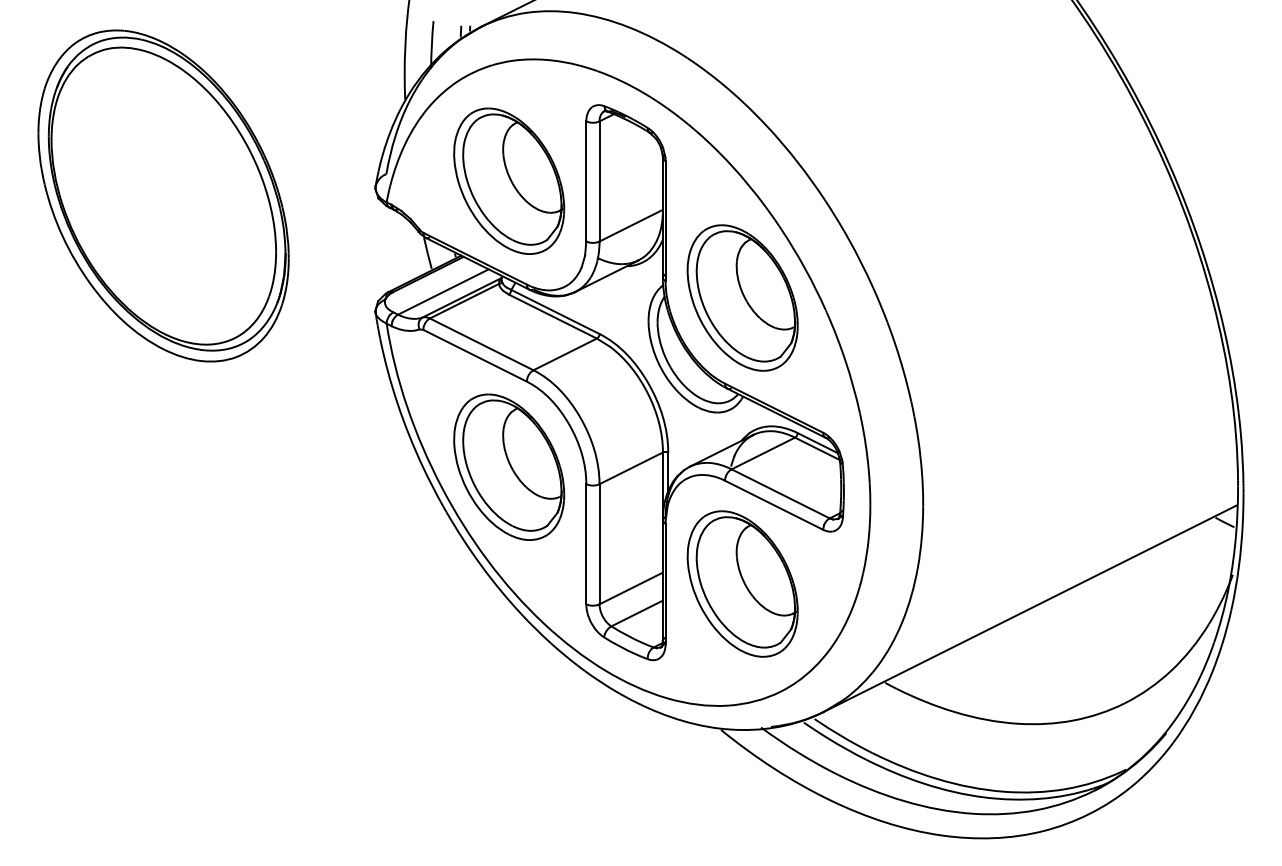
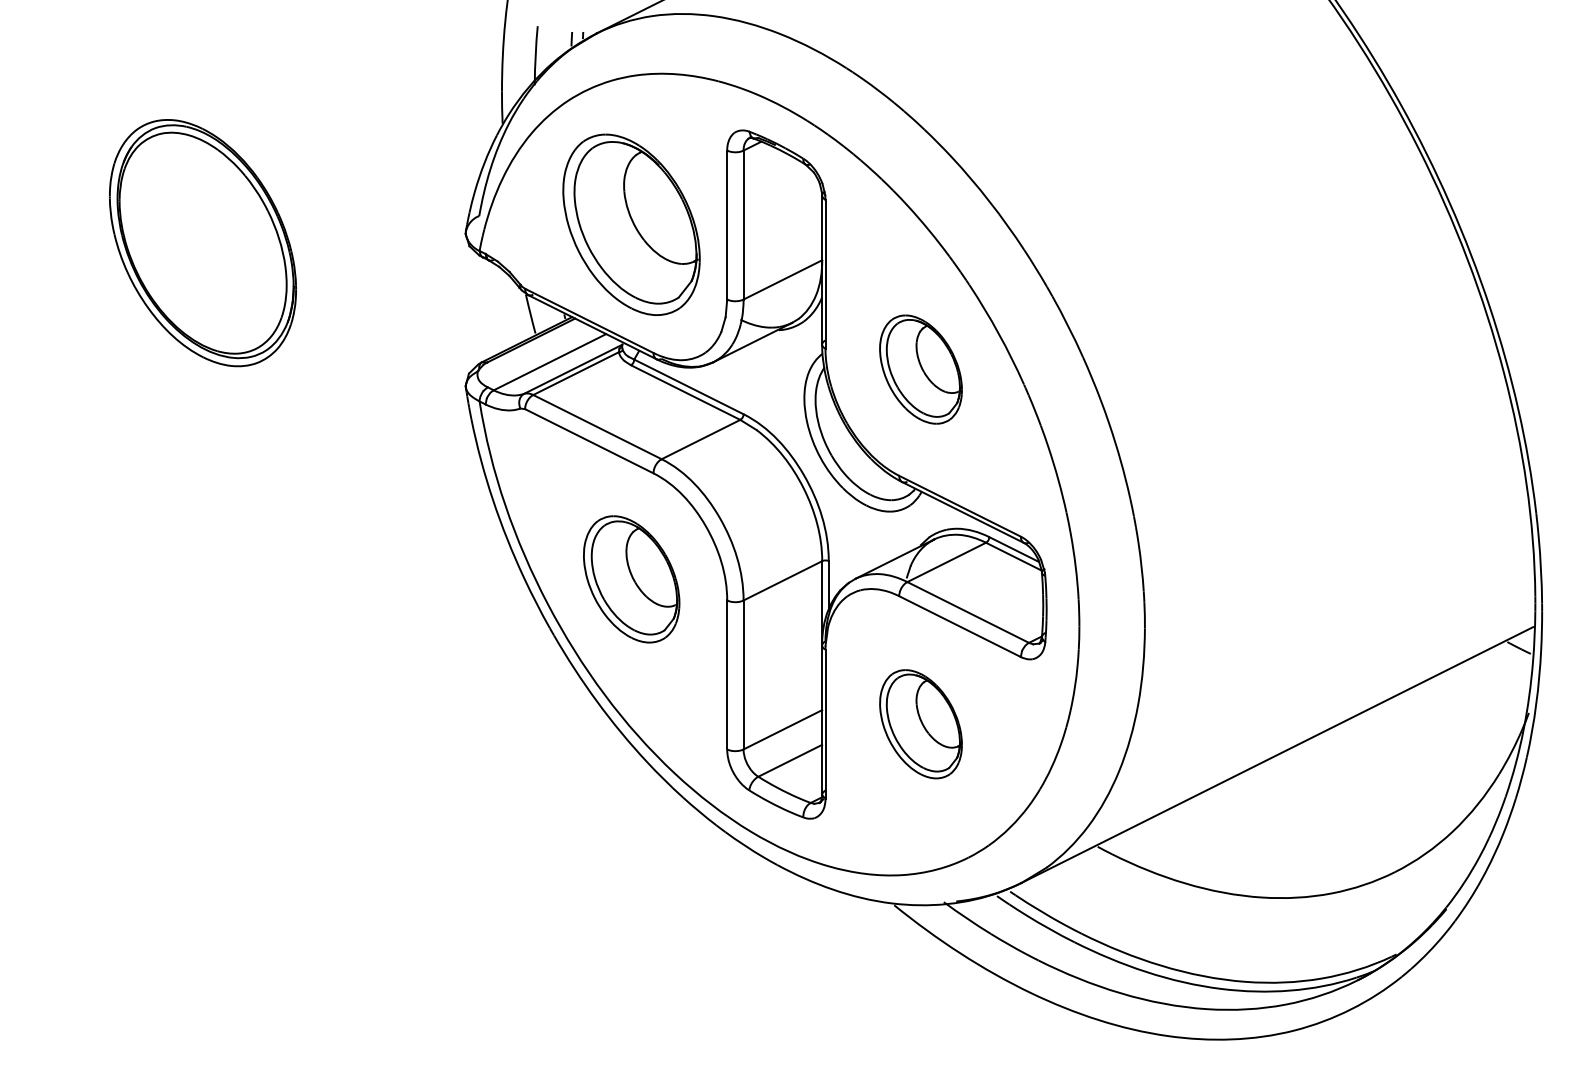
part: (163, 195) -> (202, 242), size x0.6
part: (742, 297) -> (920, 368), size x0.6
part: (509, 466) -> (631, 578), size x0.7
part: (742, 583) -> (920, 723), size x0.6

